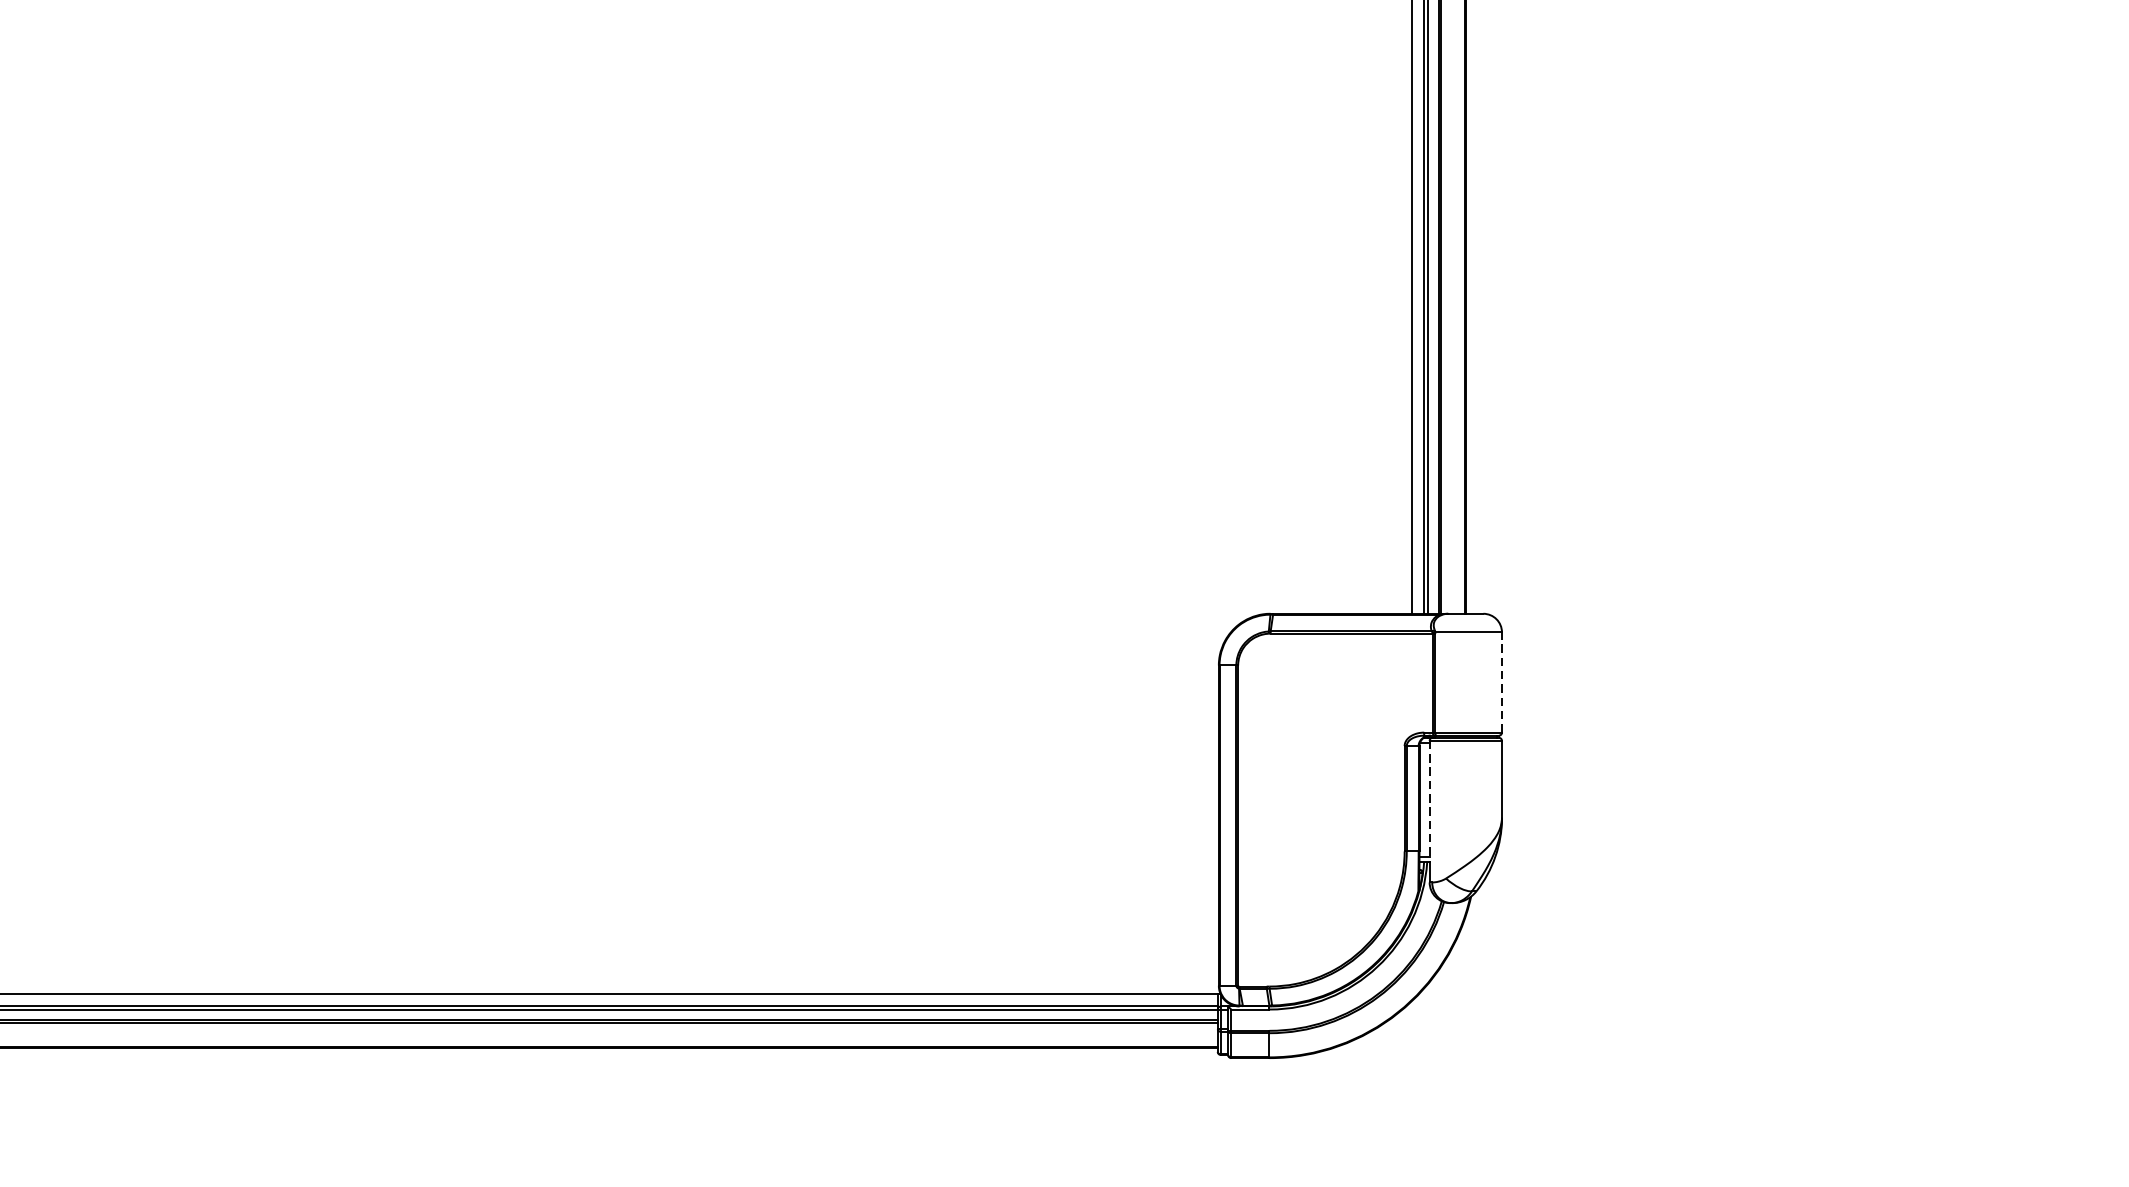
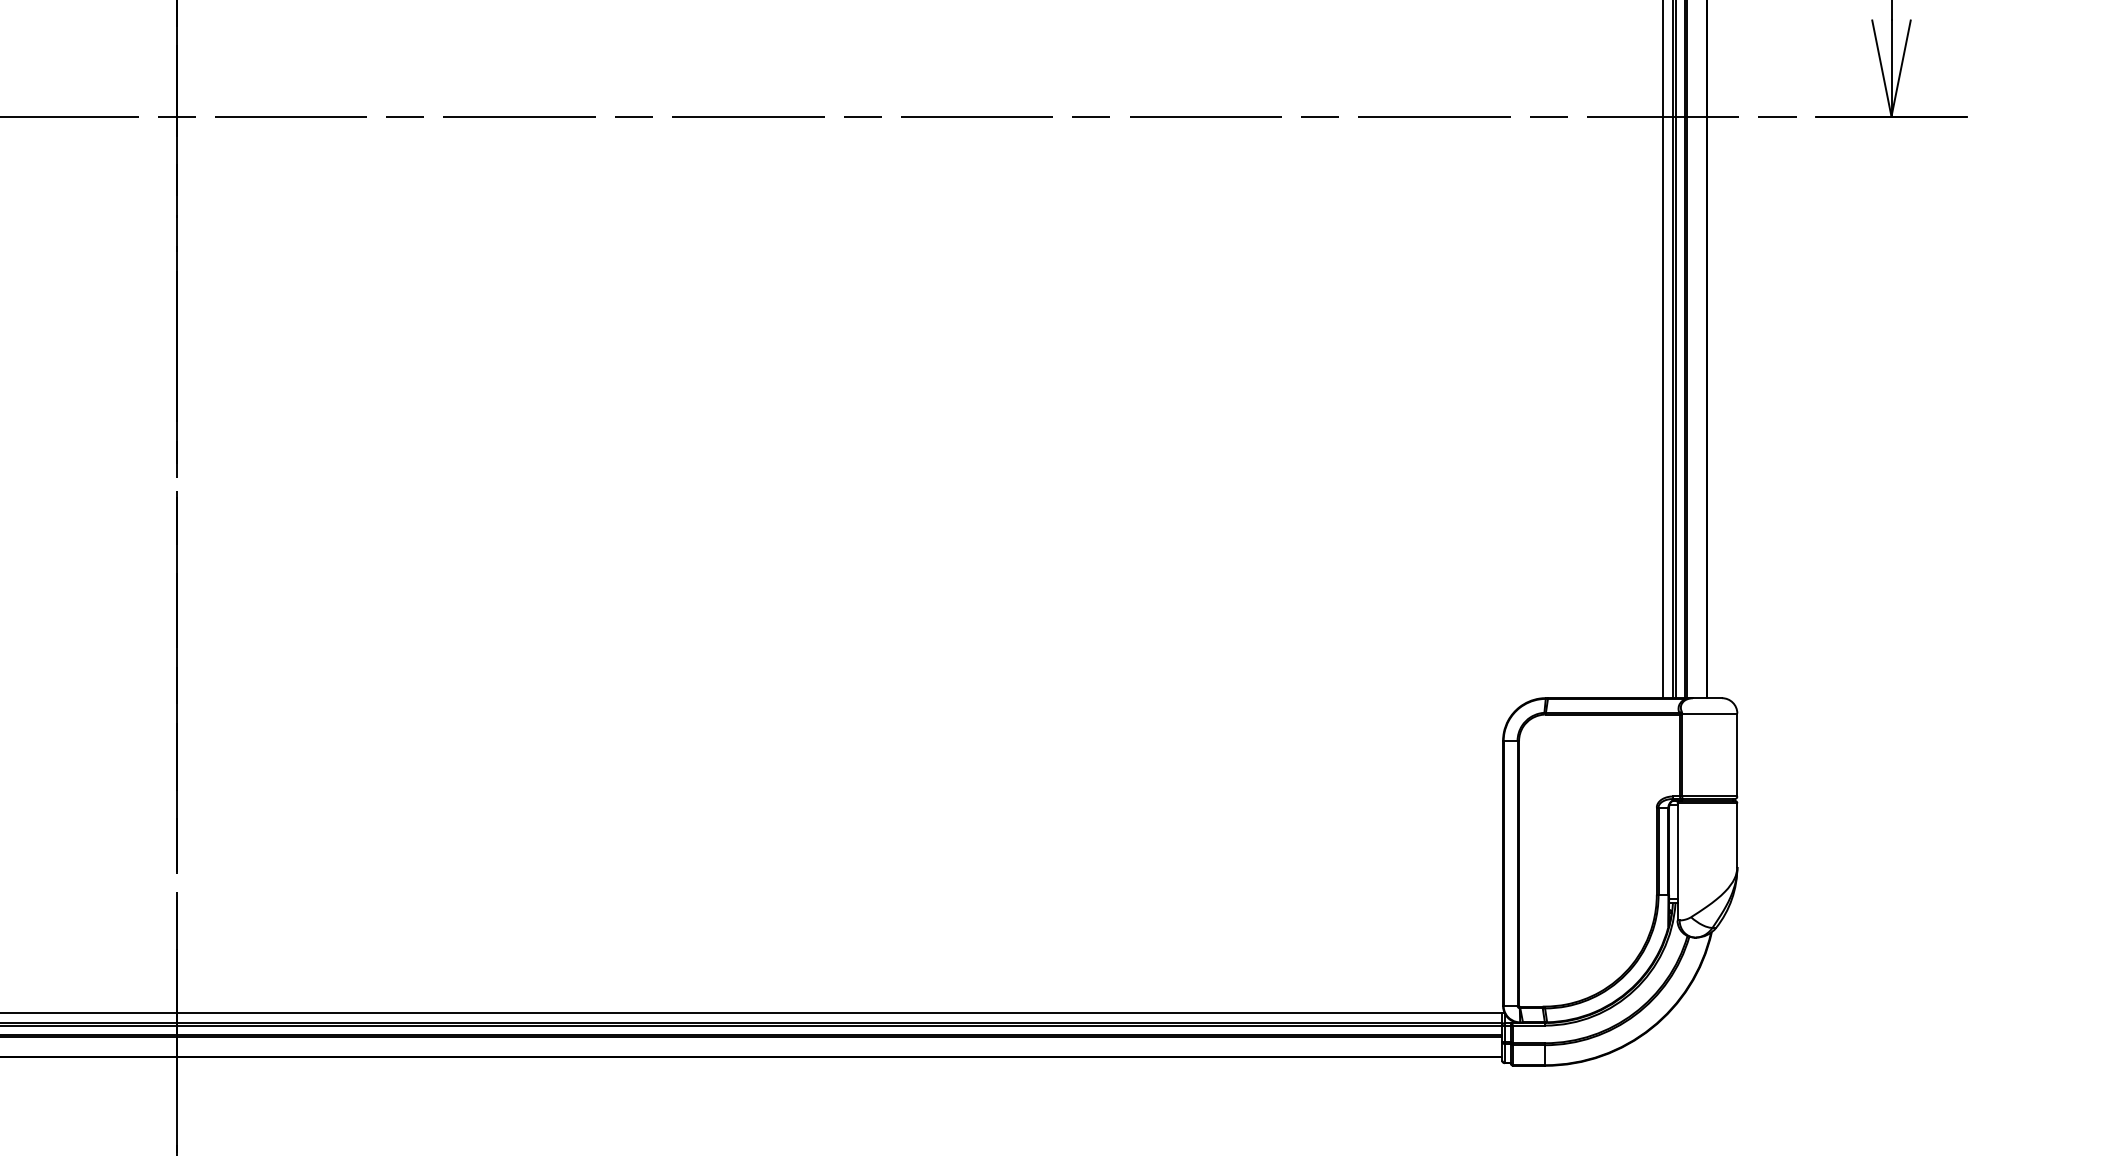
line: (1502, 681) -> (1737, 754), dashed -> solid
line: (1429, 801) -> (1677, 853), dashed -> solid

